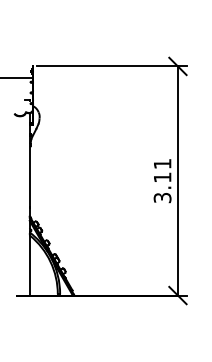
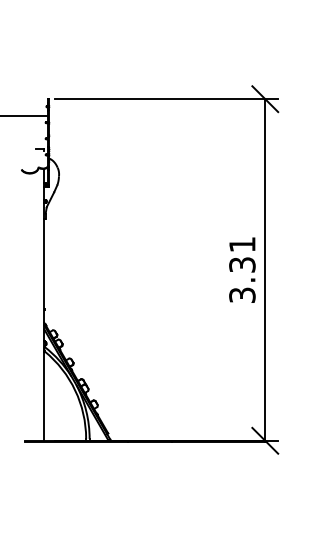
text: (162, 177) -> (242, 264), 3.11 -> 3.31

